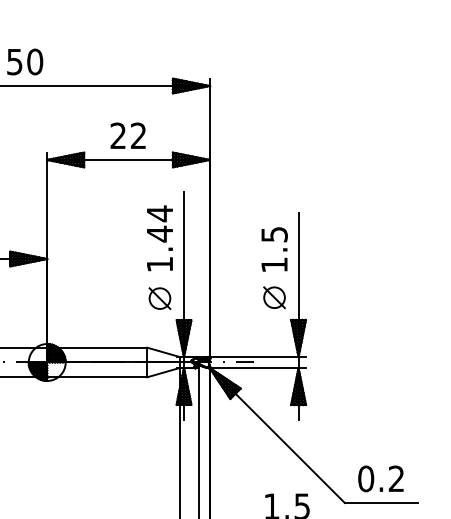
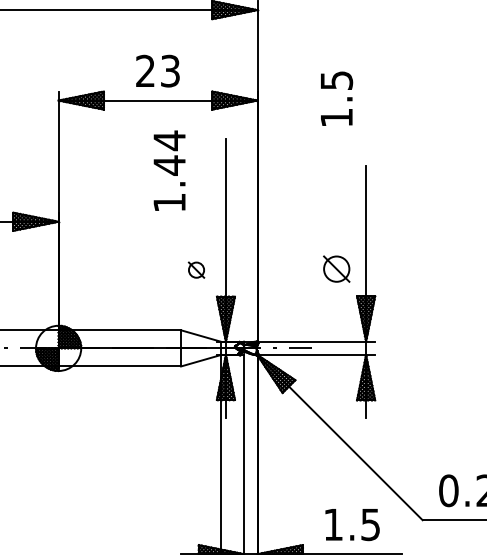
text: (138, 136) -> (170, 71), 22 -> 23
text: (159, 238) -> (169, 170), moved
text: (274, 249) -> (336, 98), moved
part: (159, 298) -> (195, 270), size x0.6

